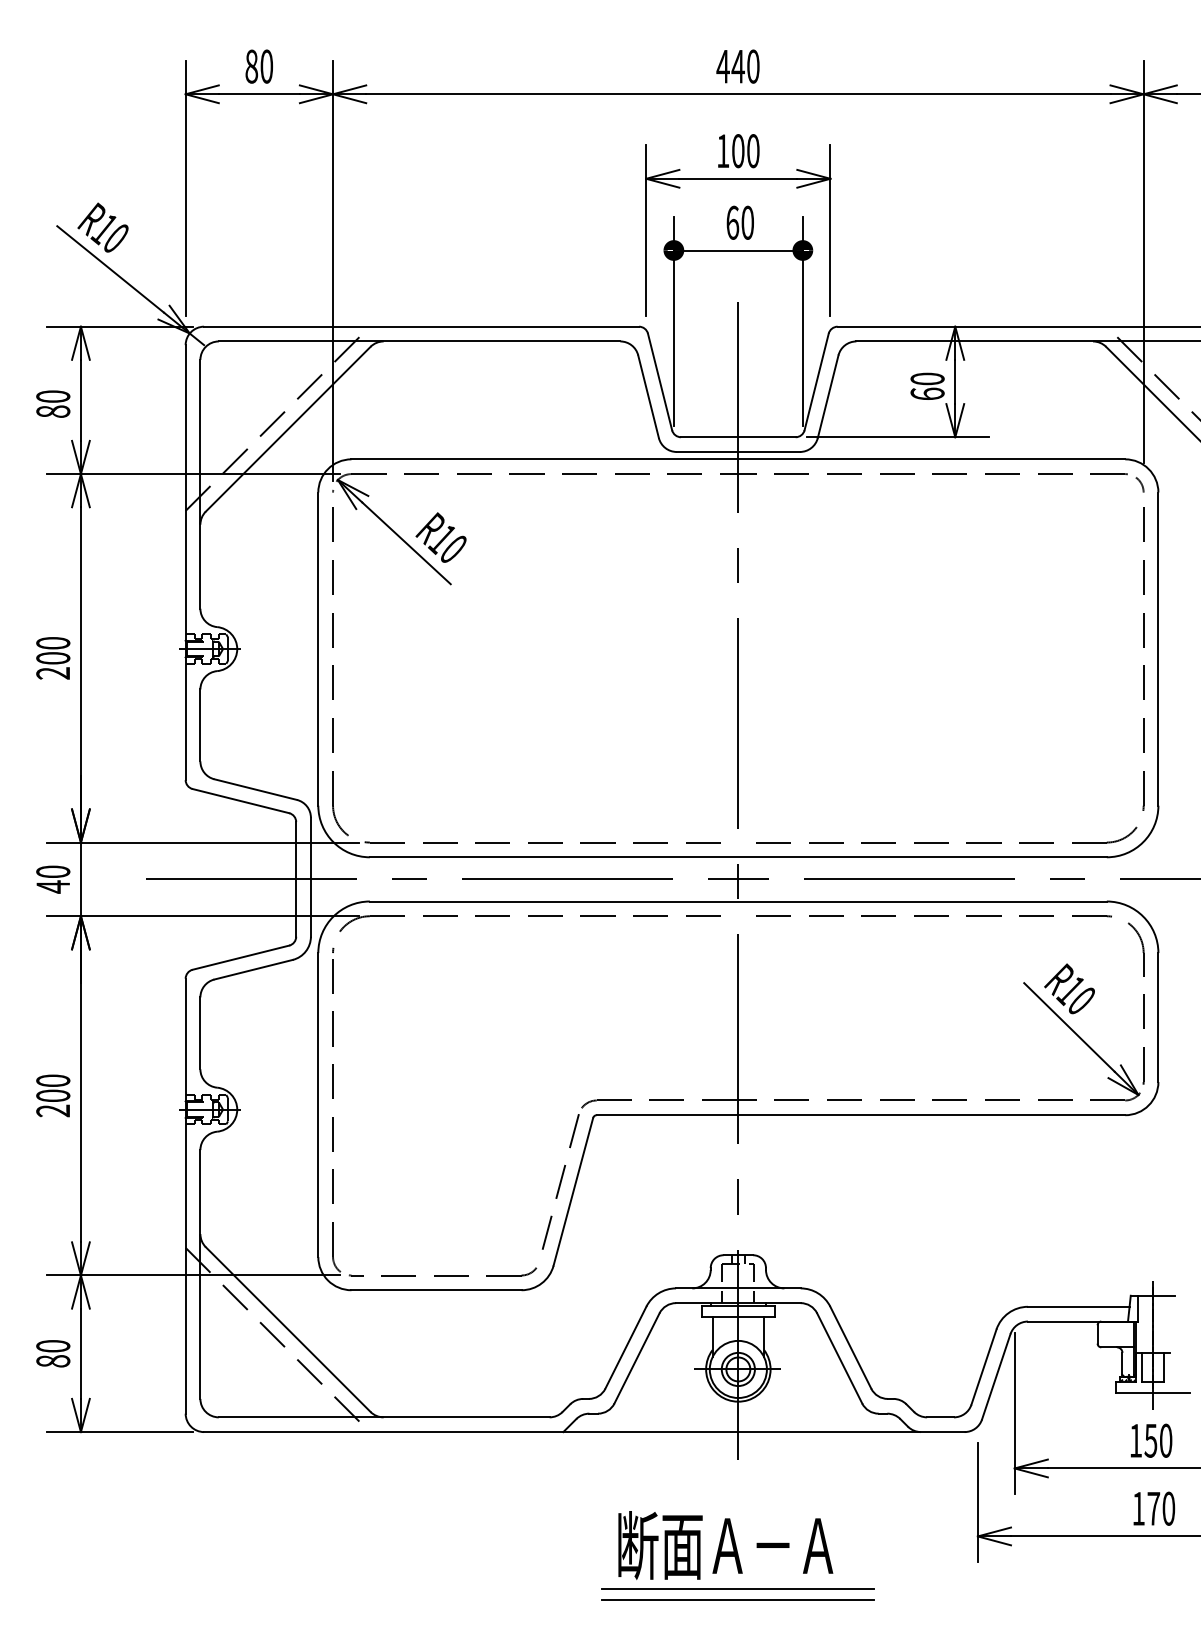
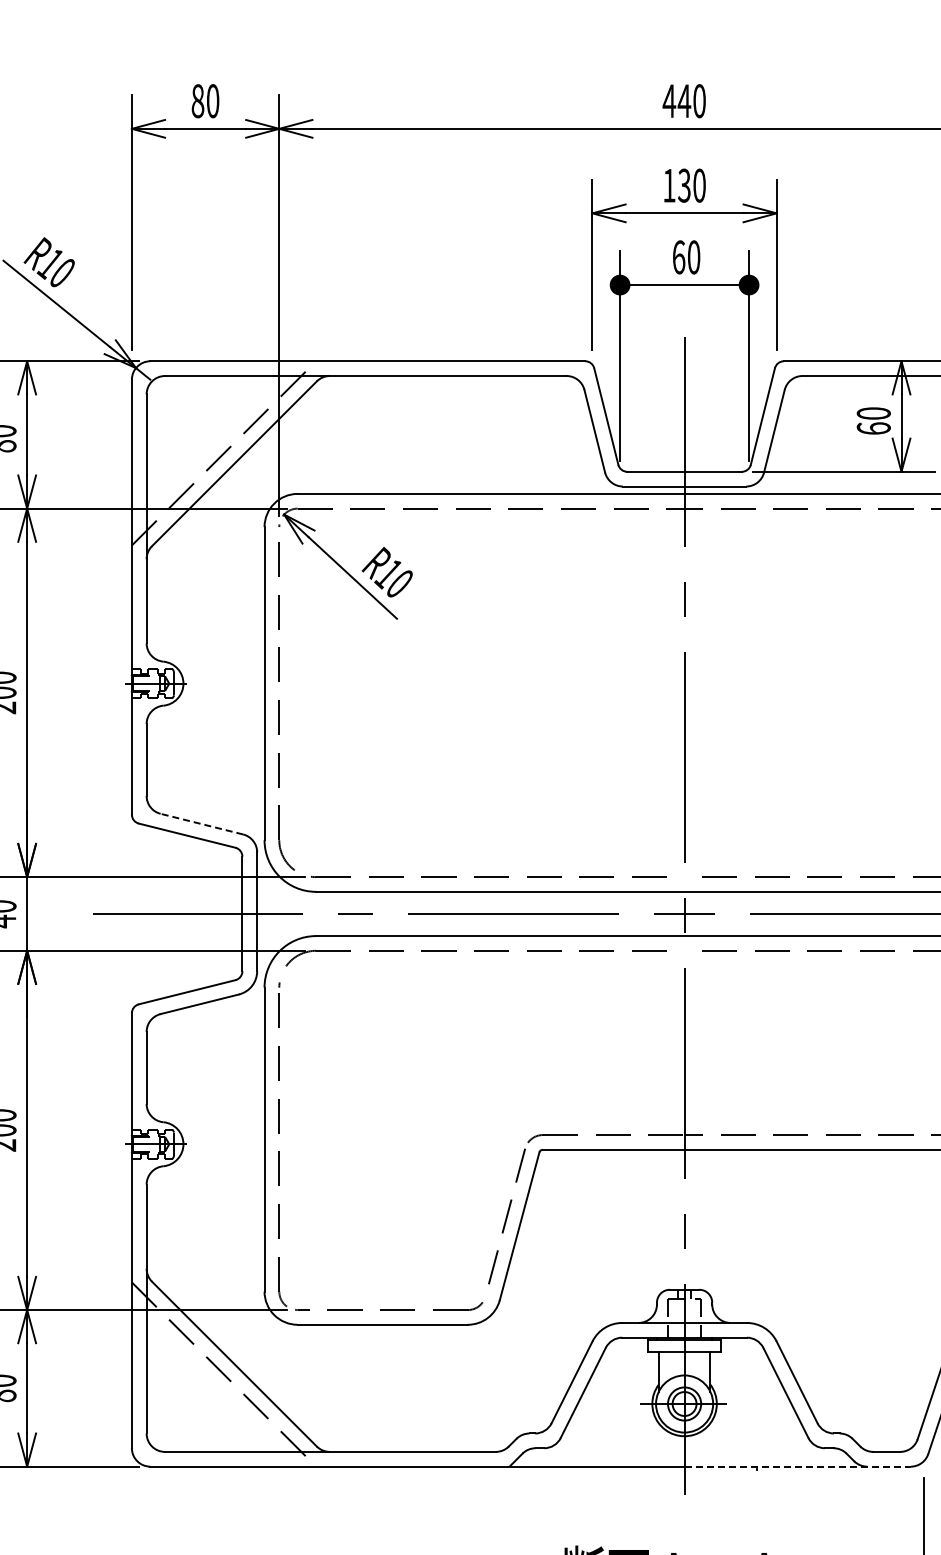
text: (737, 151) -> (683, 186), 100 -> 130
line: (255, 789) -> (201, 824), solid -> dashed
line: (851, 1432) -> (797, 1467), solid -> dashed

